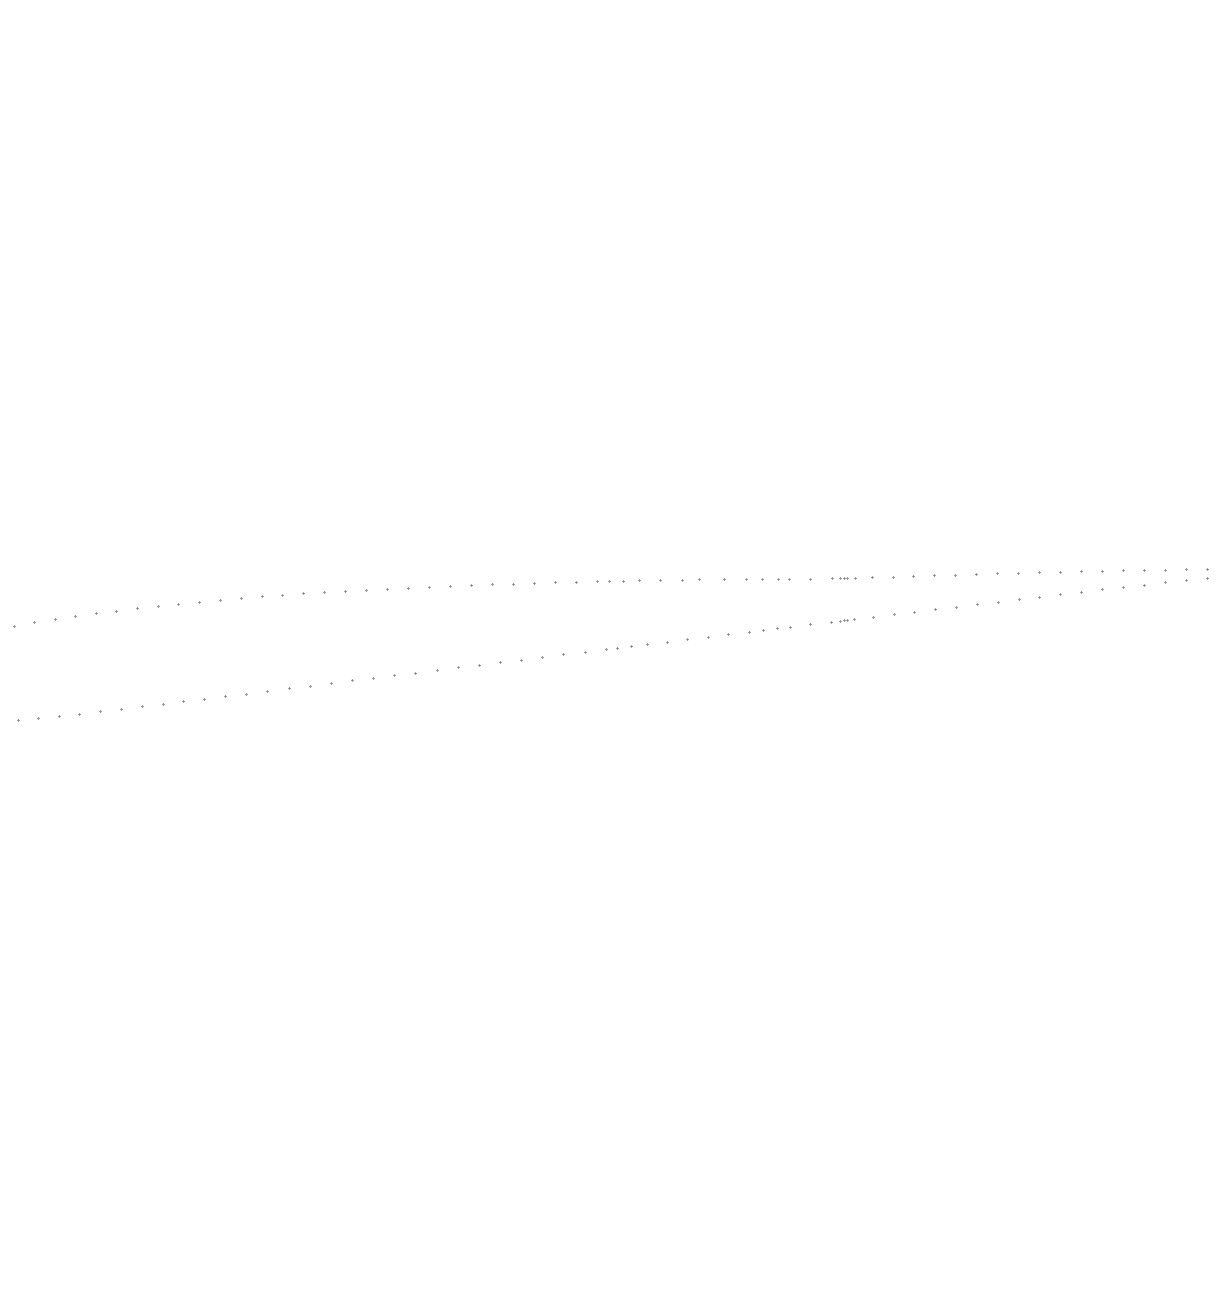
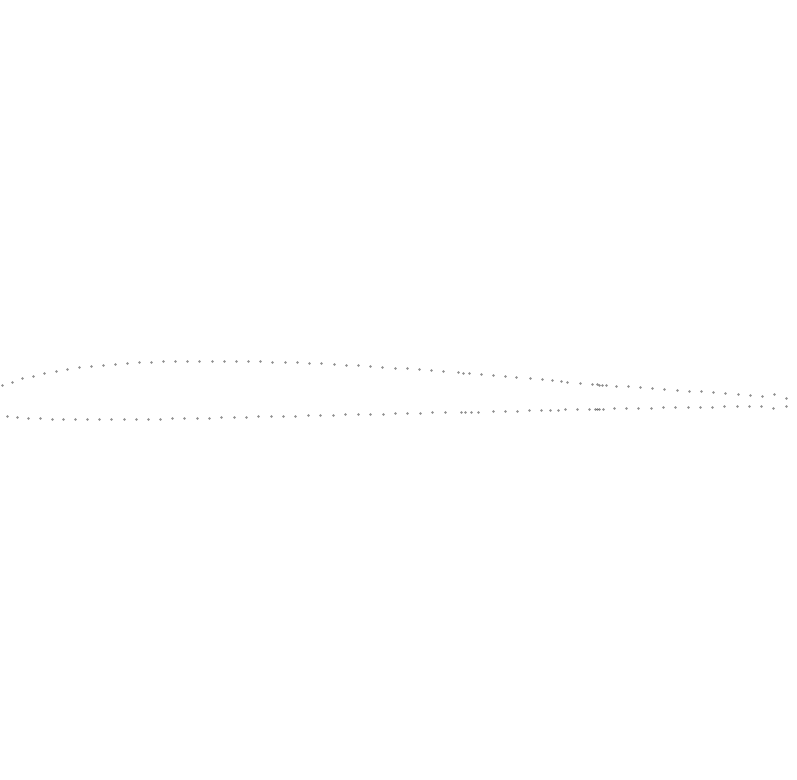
part: (1143, 577) -> (773, 401), size x1.6
part: (609, 580) -> (463, 372), size x0.7
part: (626, 646) -> (469, 411), size x0.7

